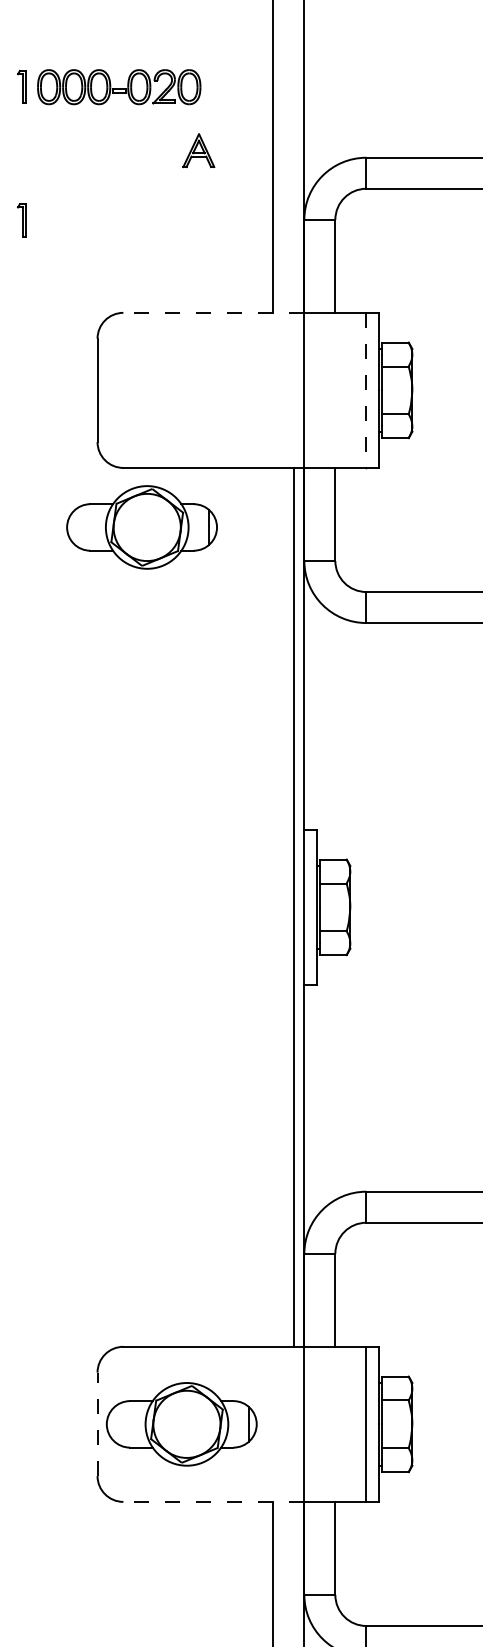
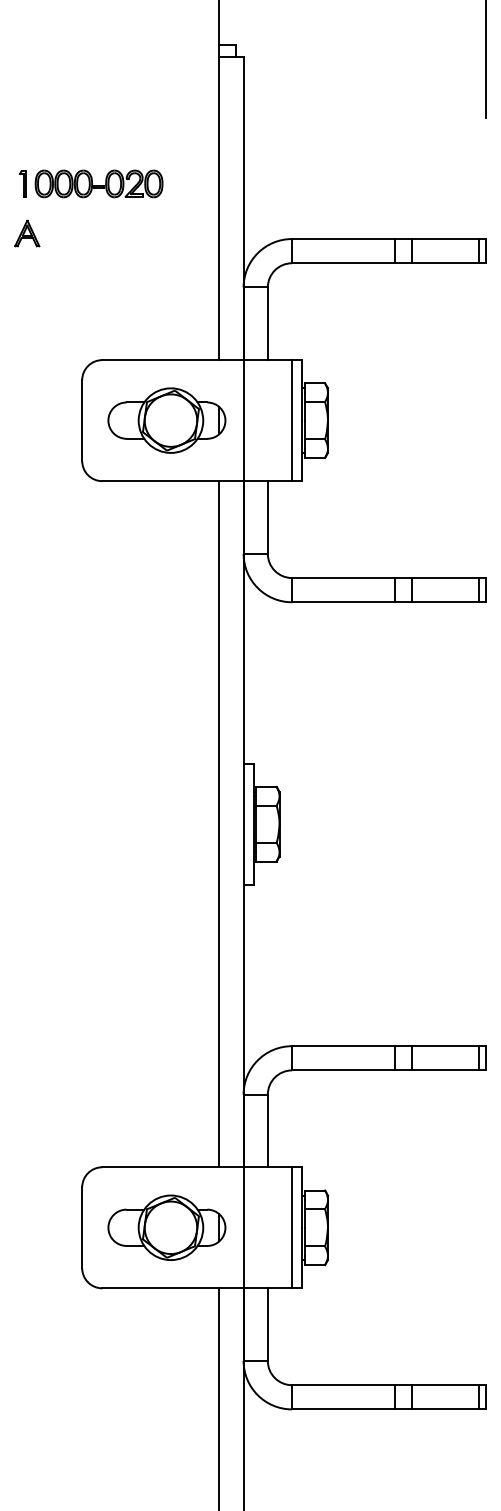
part: (199, 150) -> (27, 233), moved
part: (21, 219) -> (22, 287), removed
line: (213, 313) -> (172, 360), dashed -> solid
line: (366, 390) -> (292, 420), dashed -> solid
part: (141, 527) -> (166, 420), moved
line: (293, 907) -> (219, 824), moved
line: (97, 1423) -> (82, 1227), dashed -> solid
part: (181, 1423) -> (166, 1227), moved
line: (213, 1502) -> (172, 1288), dashed -> solid

